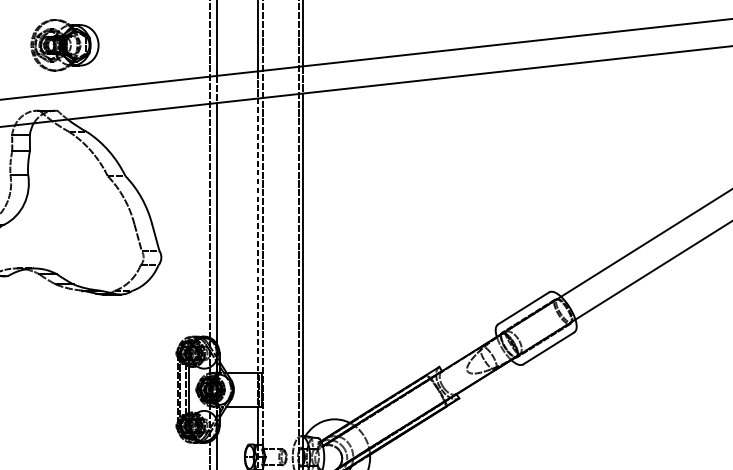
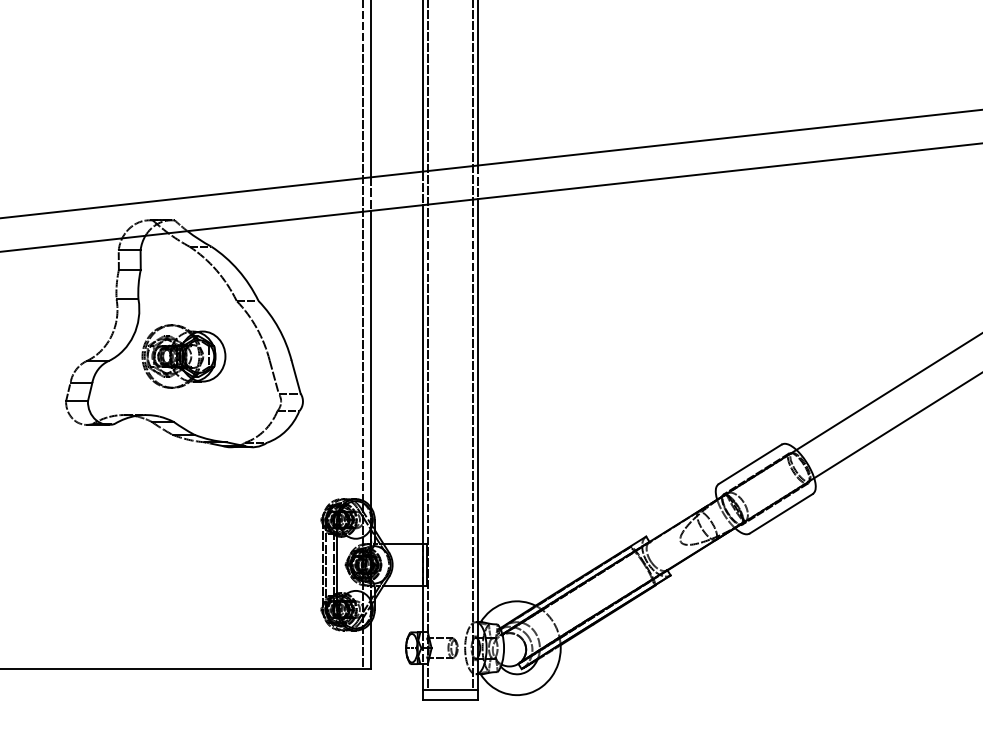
part: (64, 45) -> (183, 356), moved
line: (258, 236) -> (422, 375), dashed -> solid

